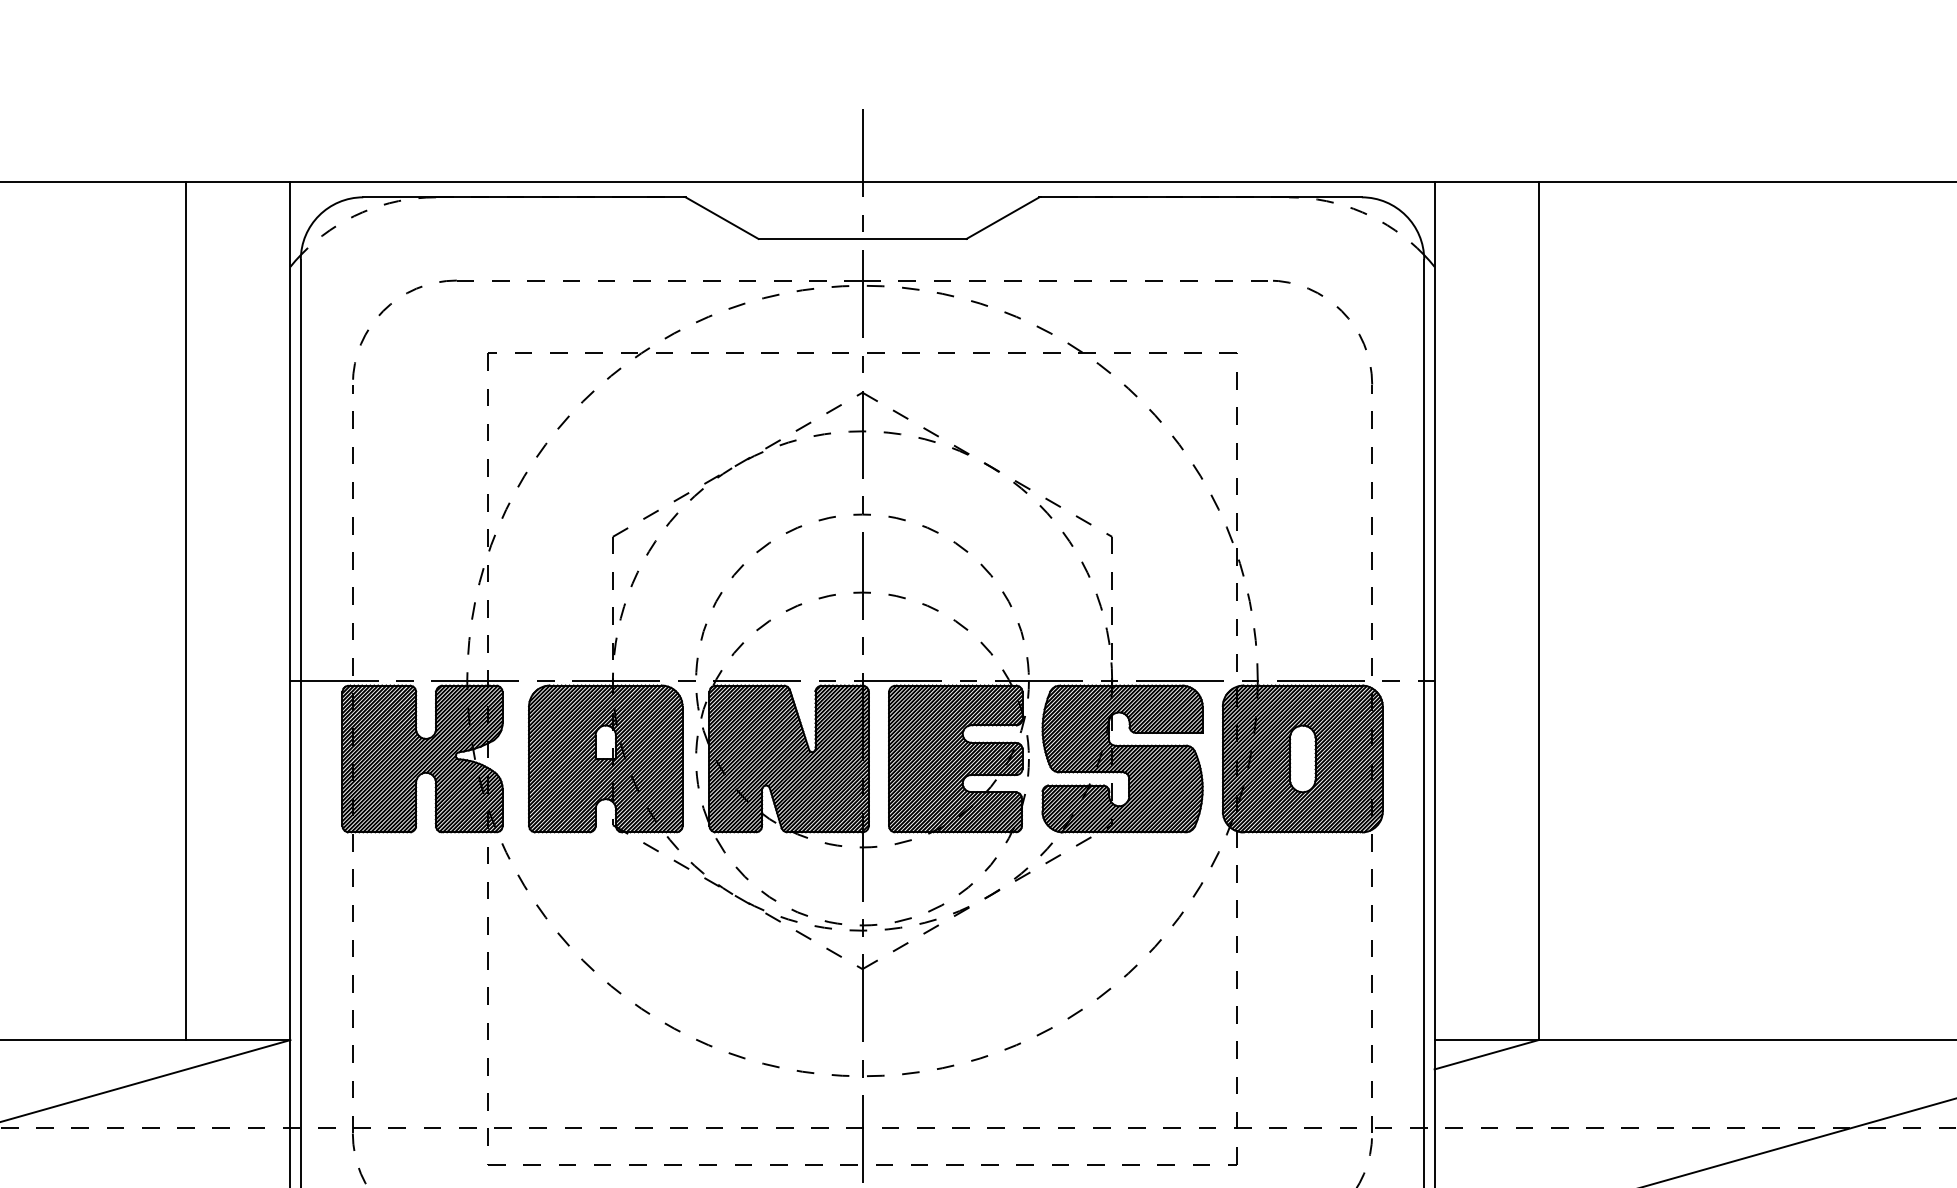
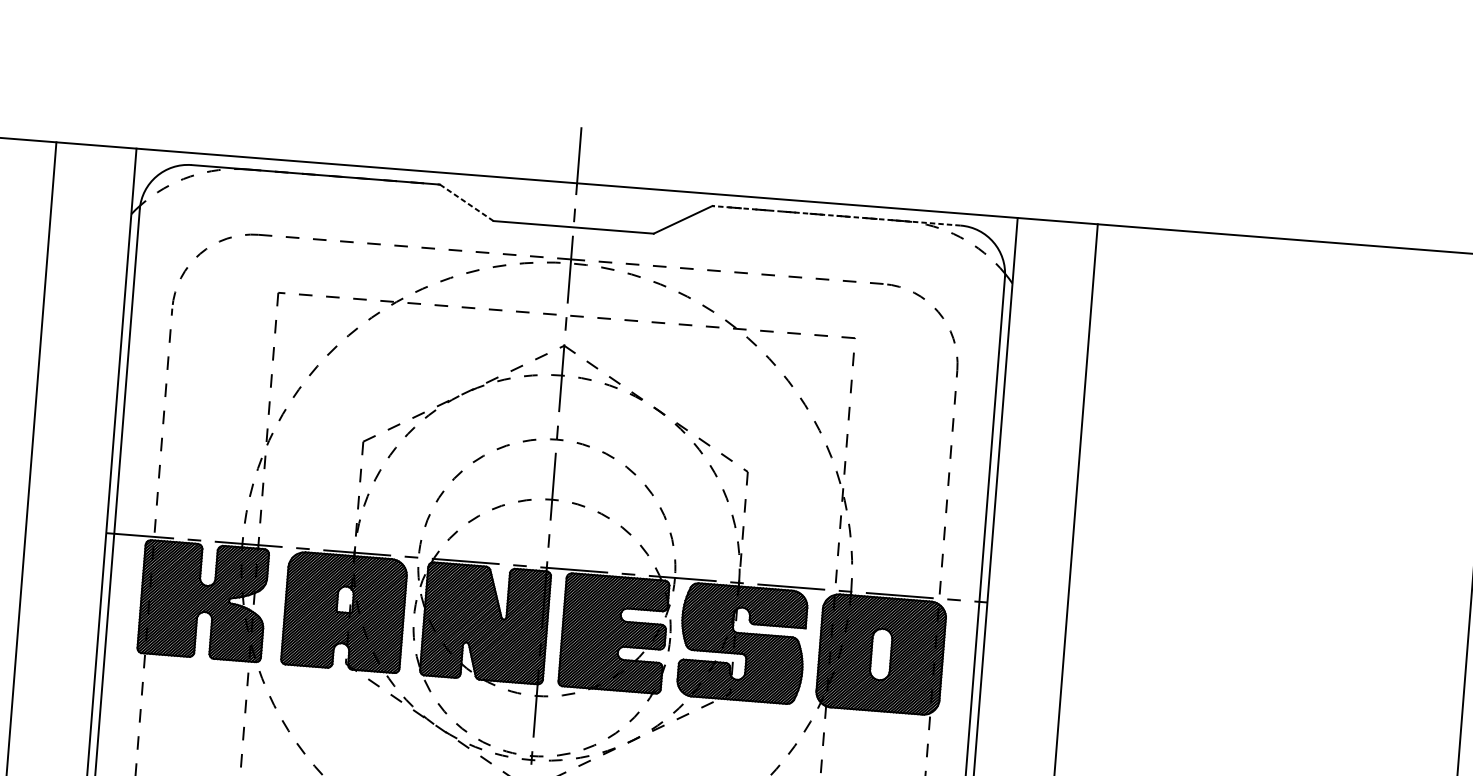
line: (1200, 197) -> (836, 215), solid -> dashed
line: (722, 218) -> (467, 203), solid -> dashed

